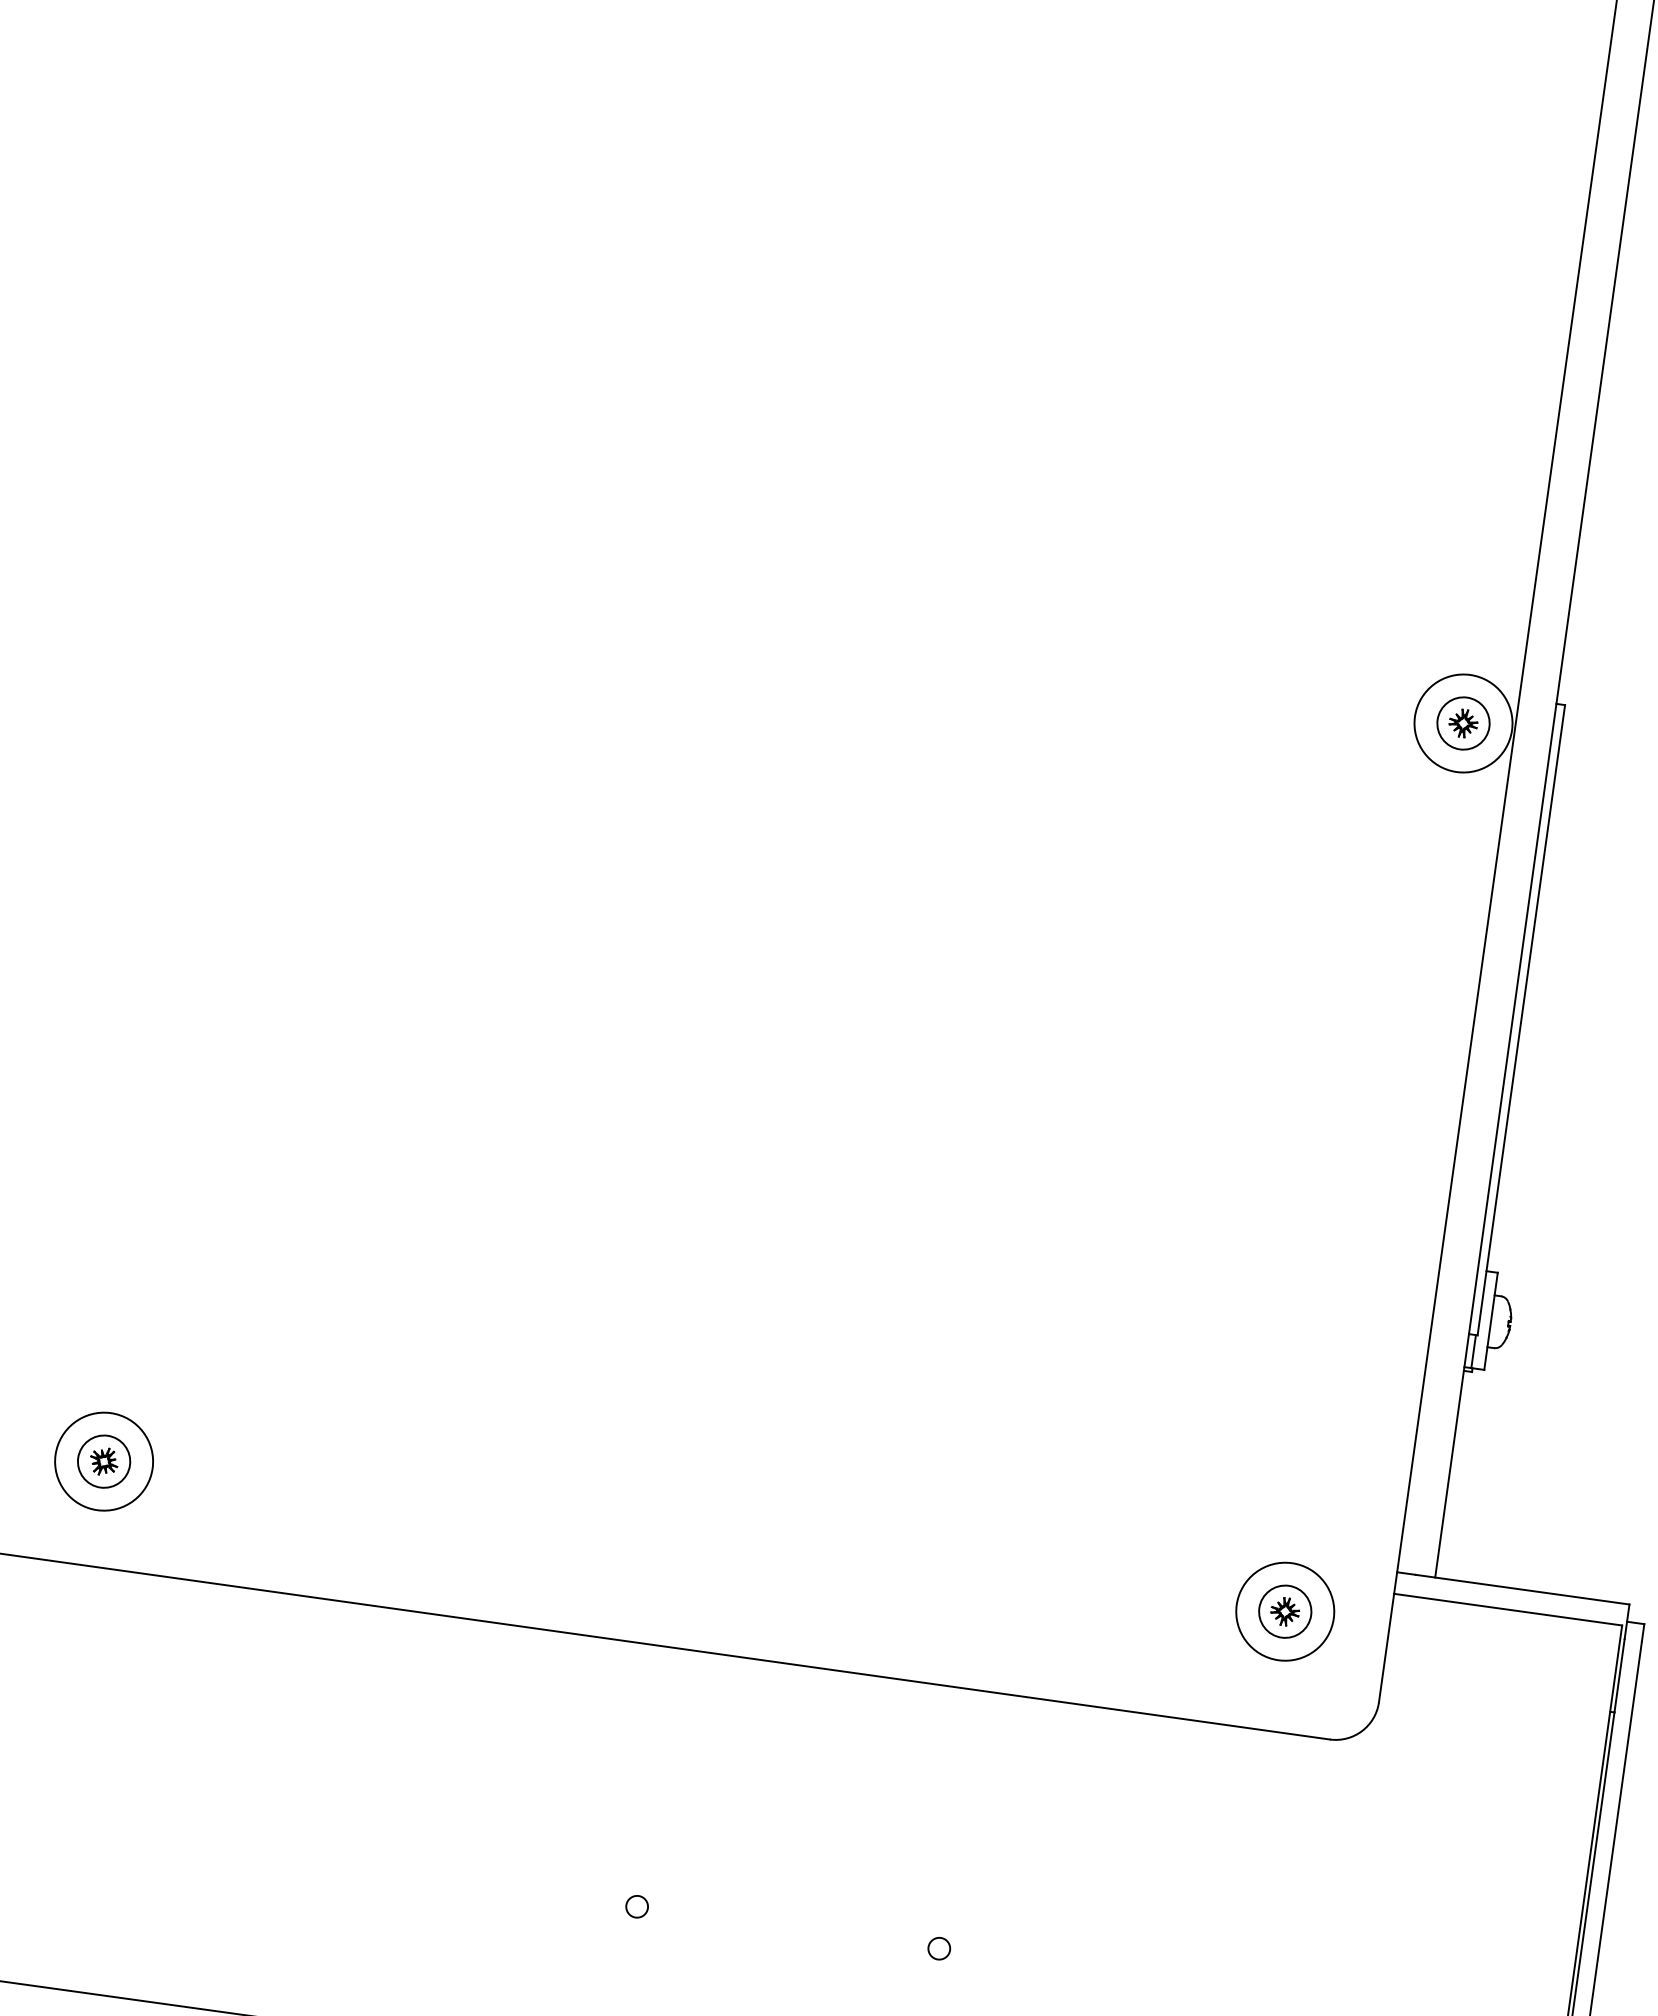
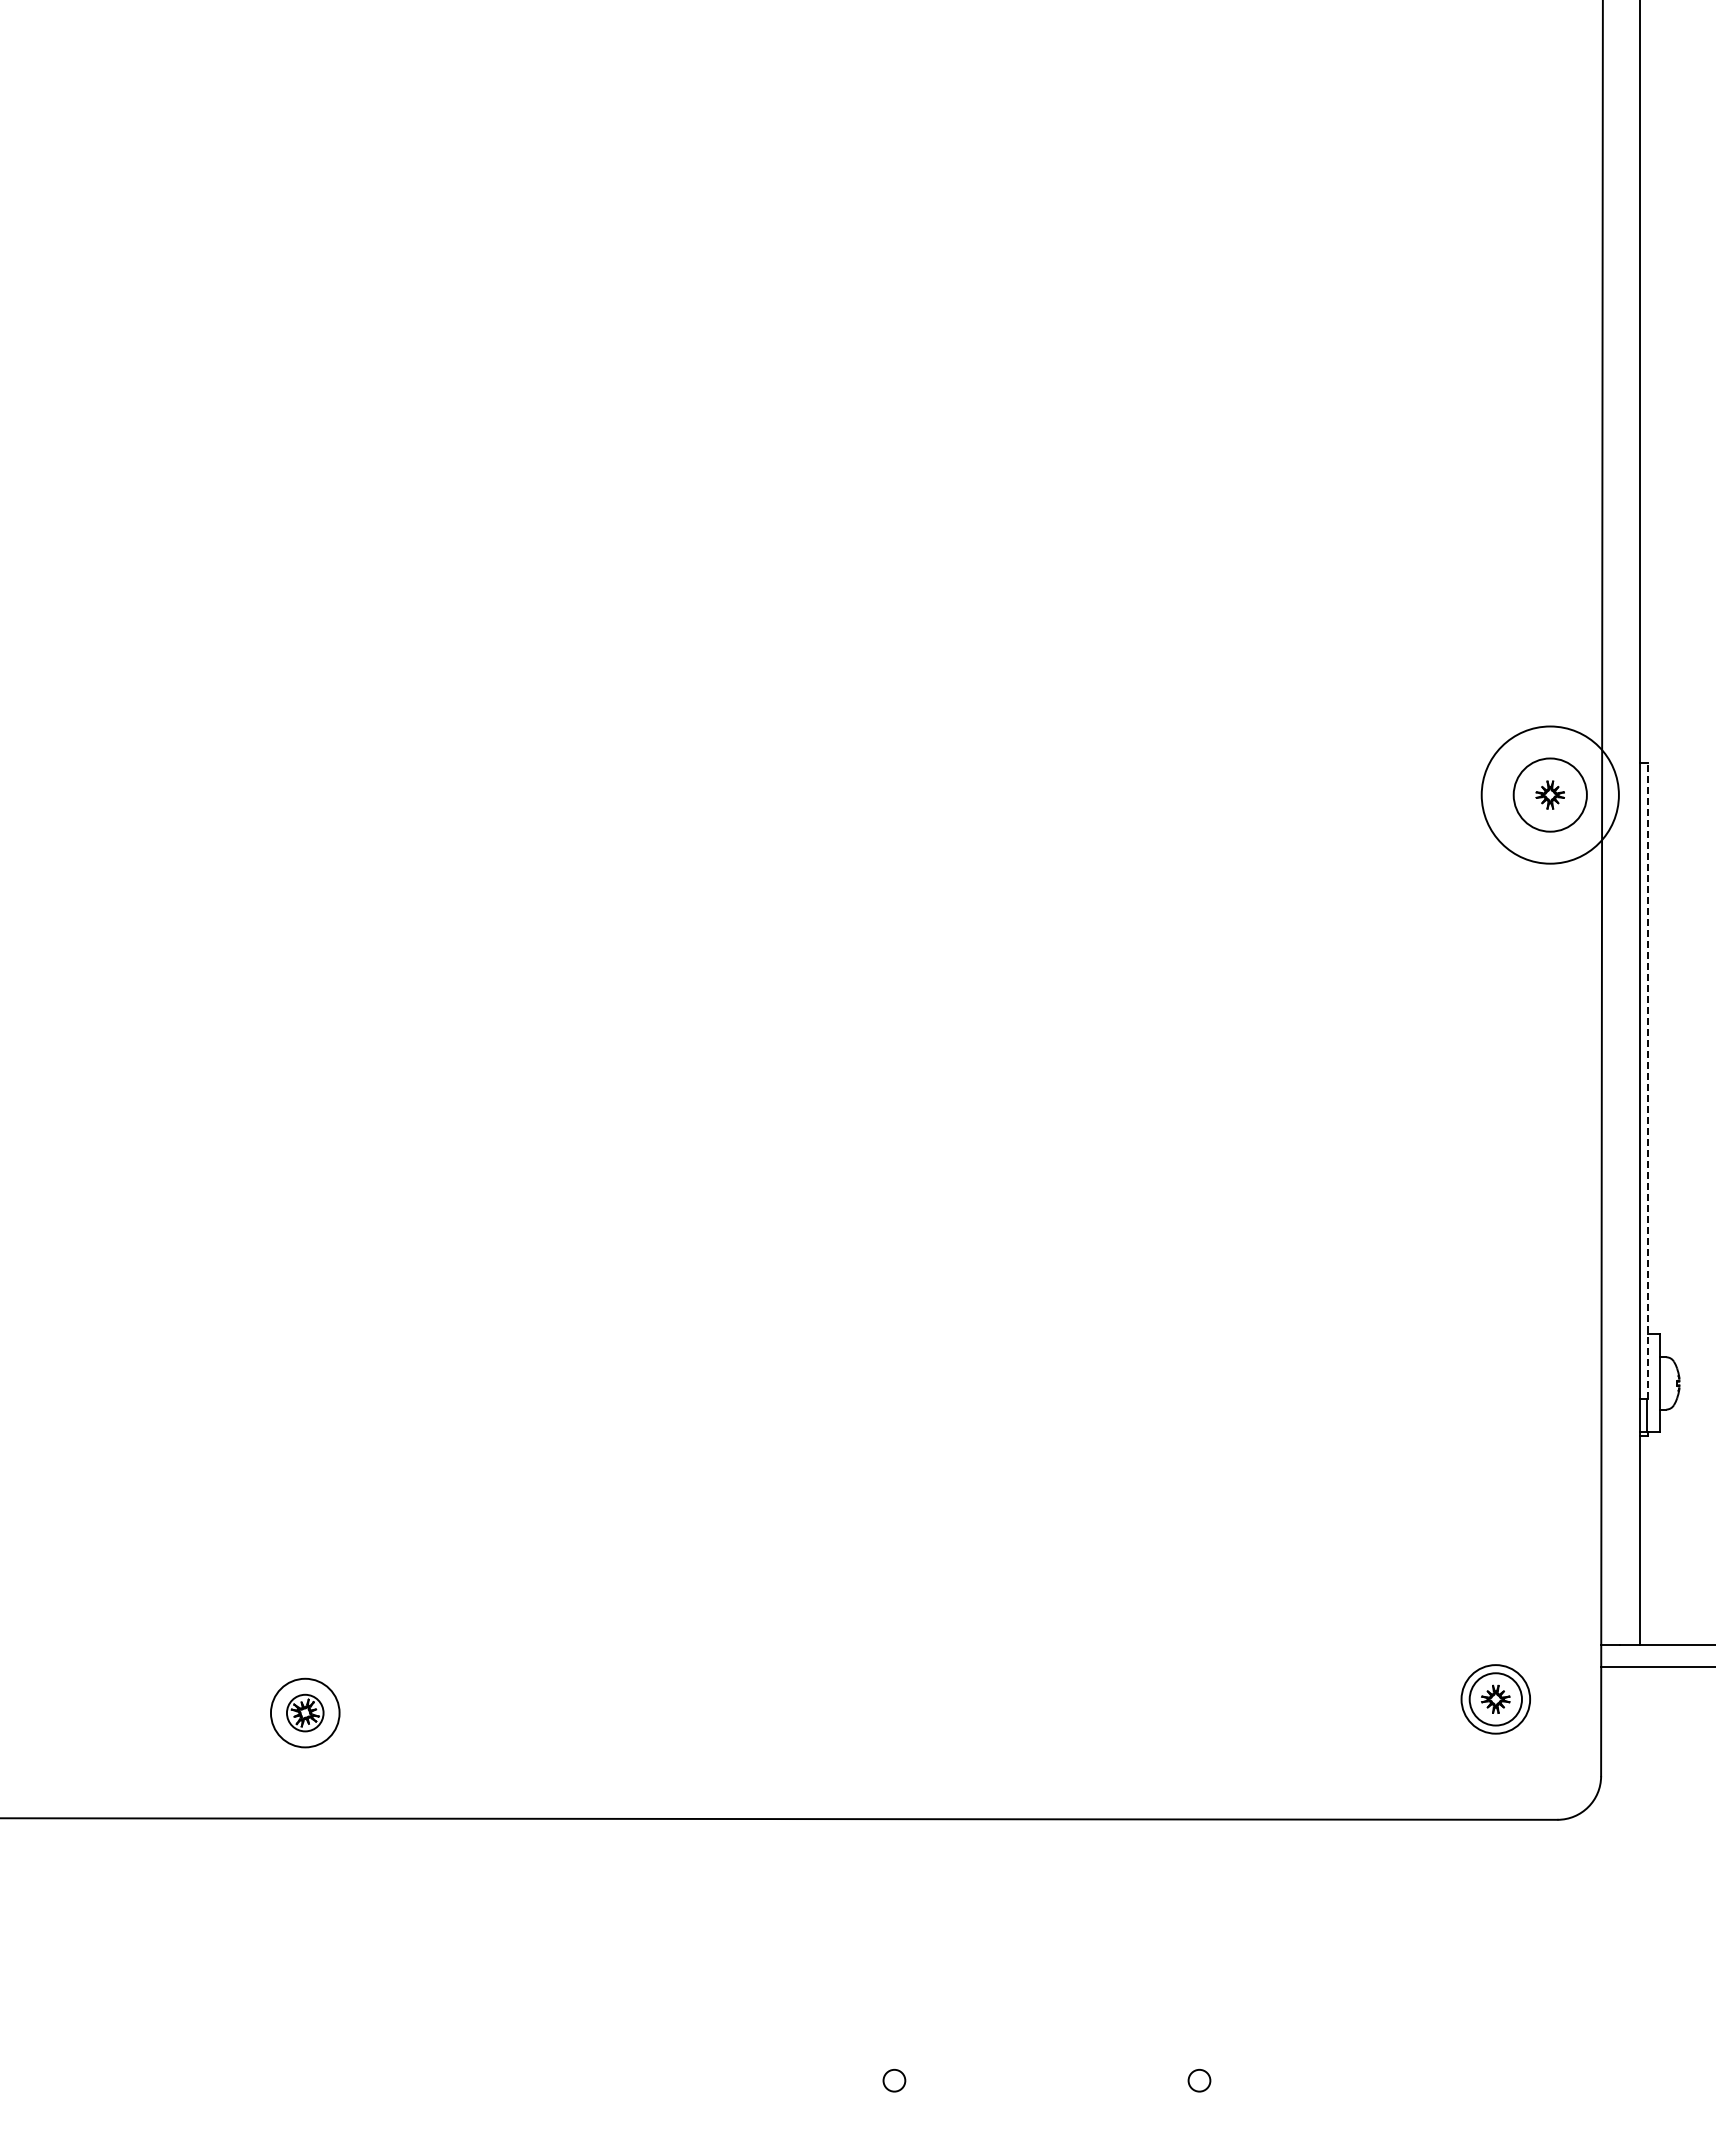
circle: (1463, 722) -> (1550, 794), size x1.4
circle: (1463, 723) -> (1550, 795), size x1.4
line: (1521, 1019) -> (1648, 1080), solid -> dashed
circle: (104, 1461) -> (305, 1712), size x0.7
circle: (104, 1462) -> (305, 1713), size x0.7
circle: (1284, 1611) -> (1495, 1699), size x0.7

